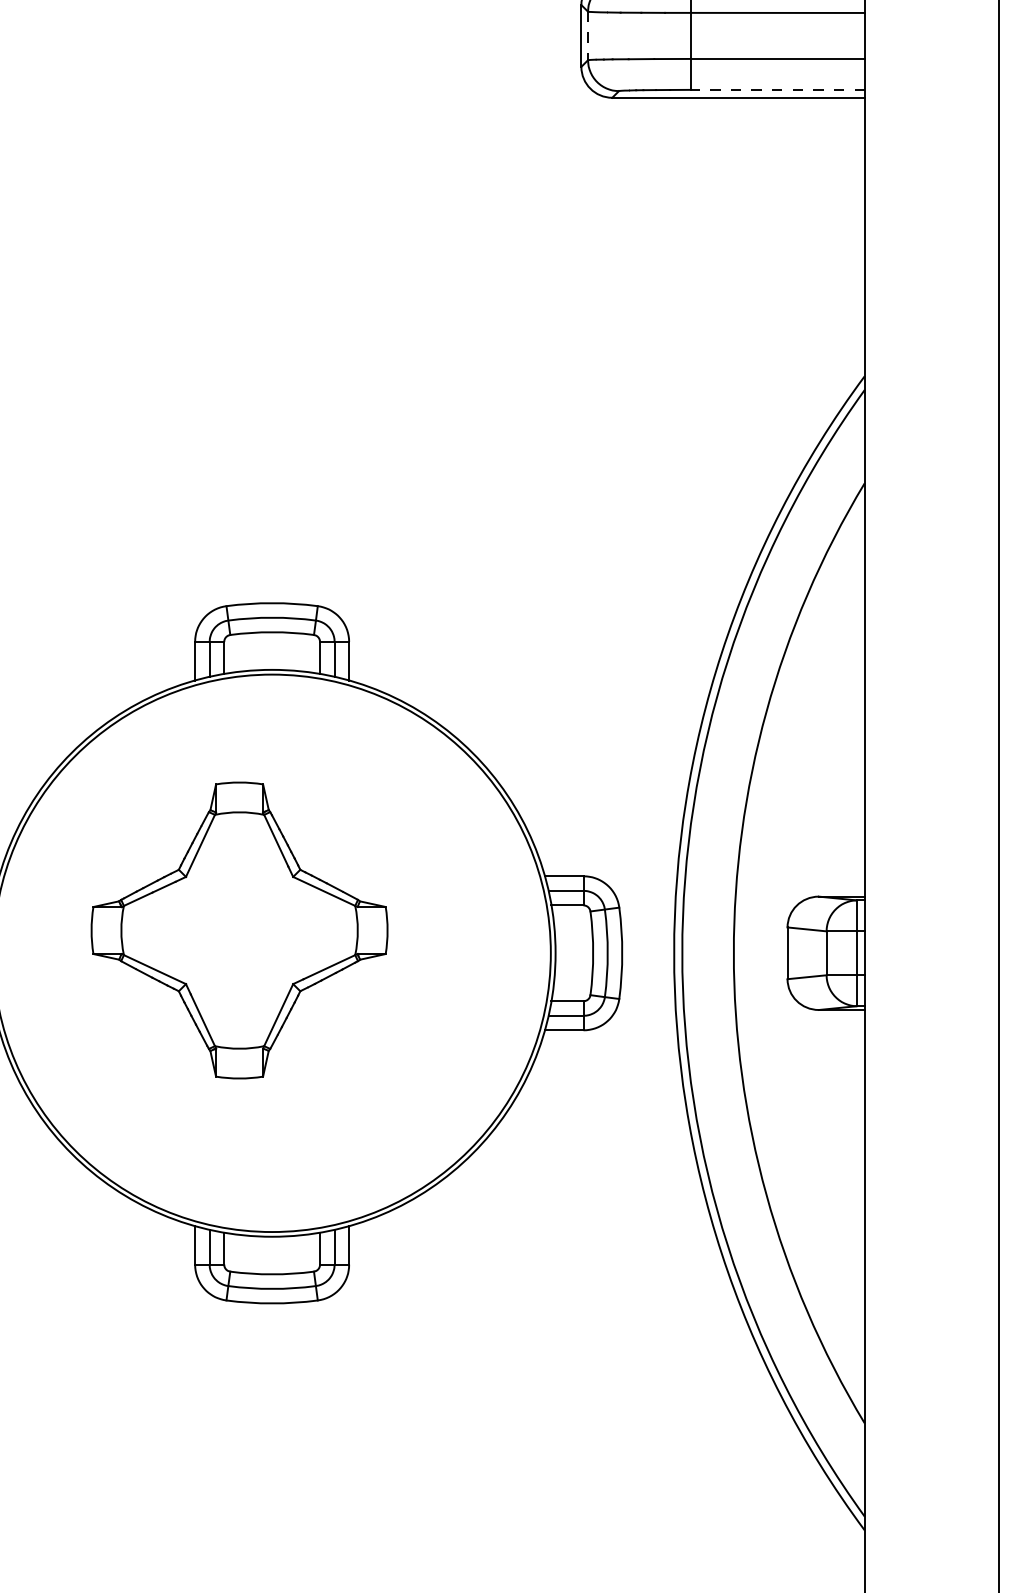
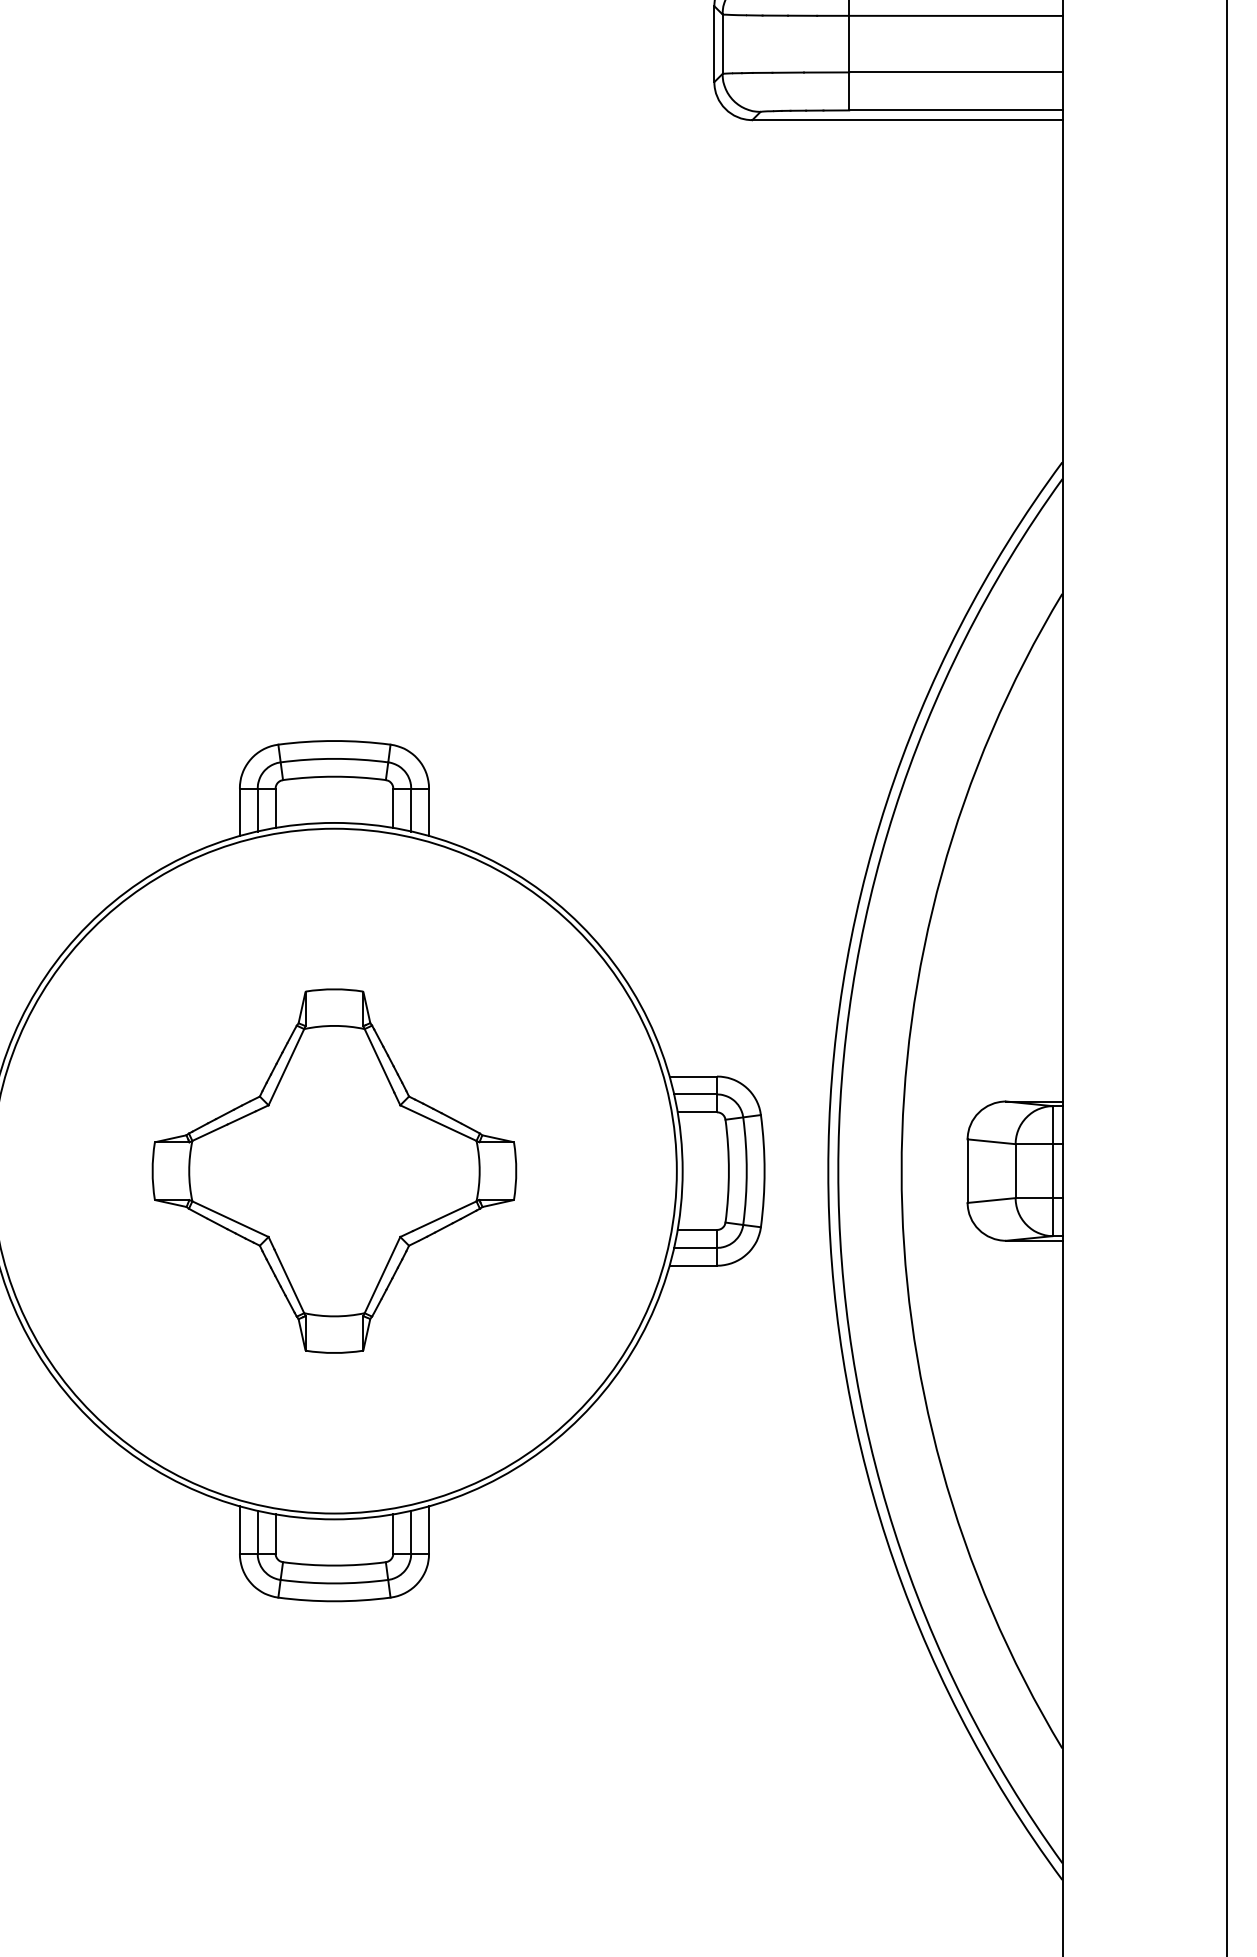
line: (588, 36) -> (722, 44), dashed -> solid
line: (777, 89) -> (955, 110), dashed -> solid
part: (239, 929) -> (334, 1170), moved

